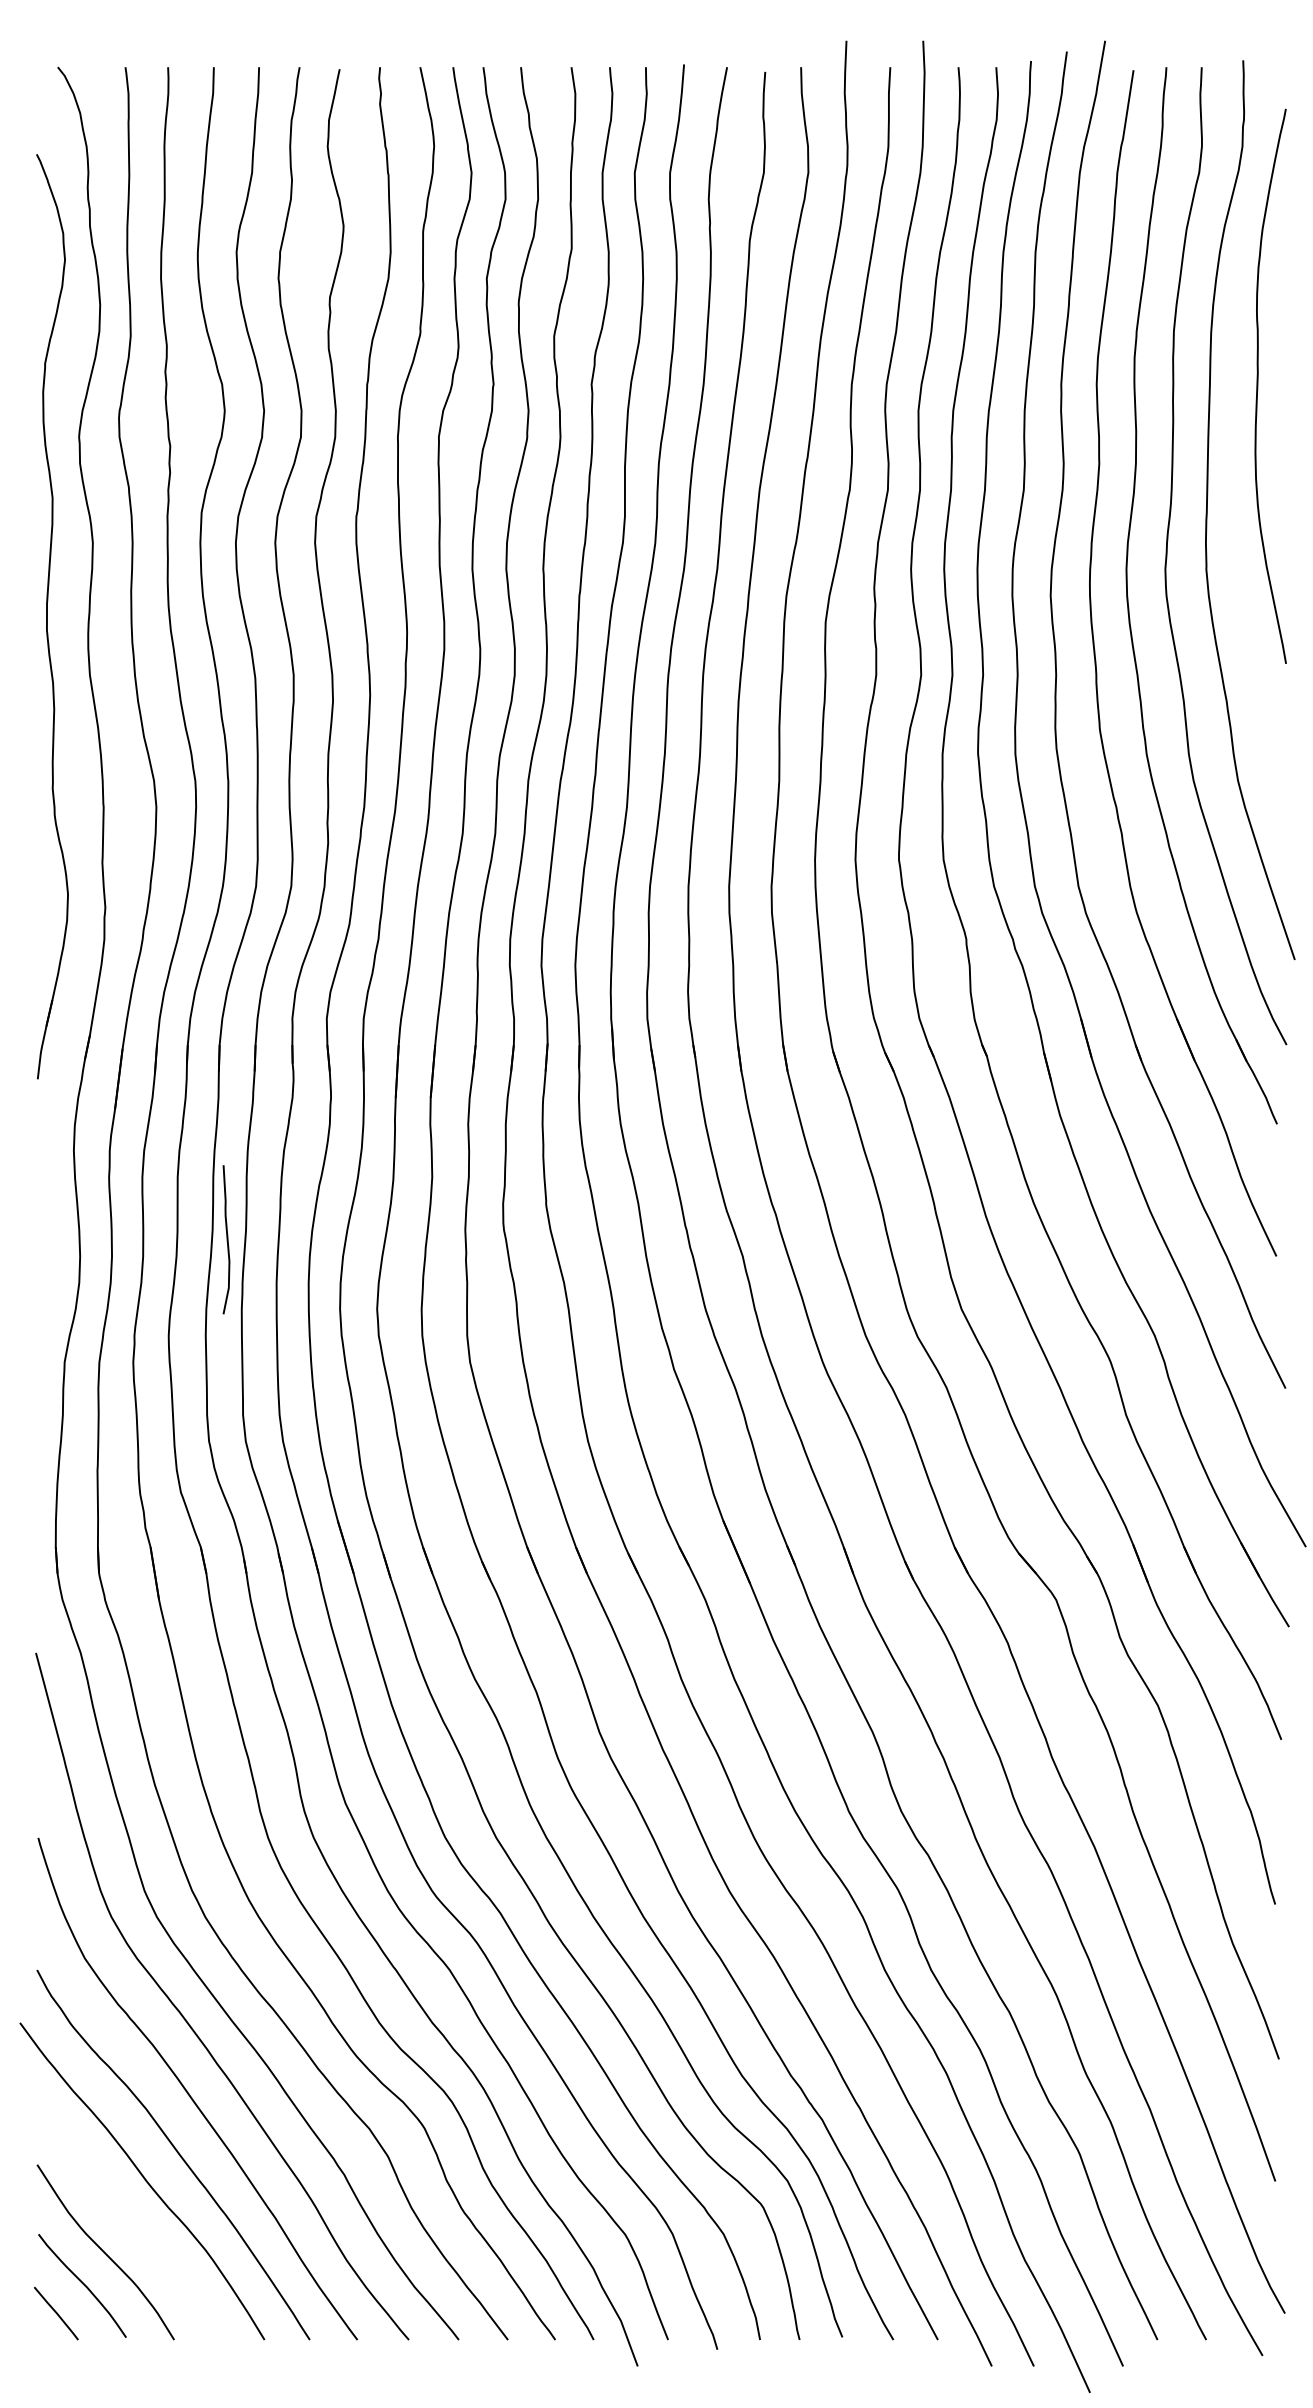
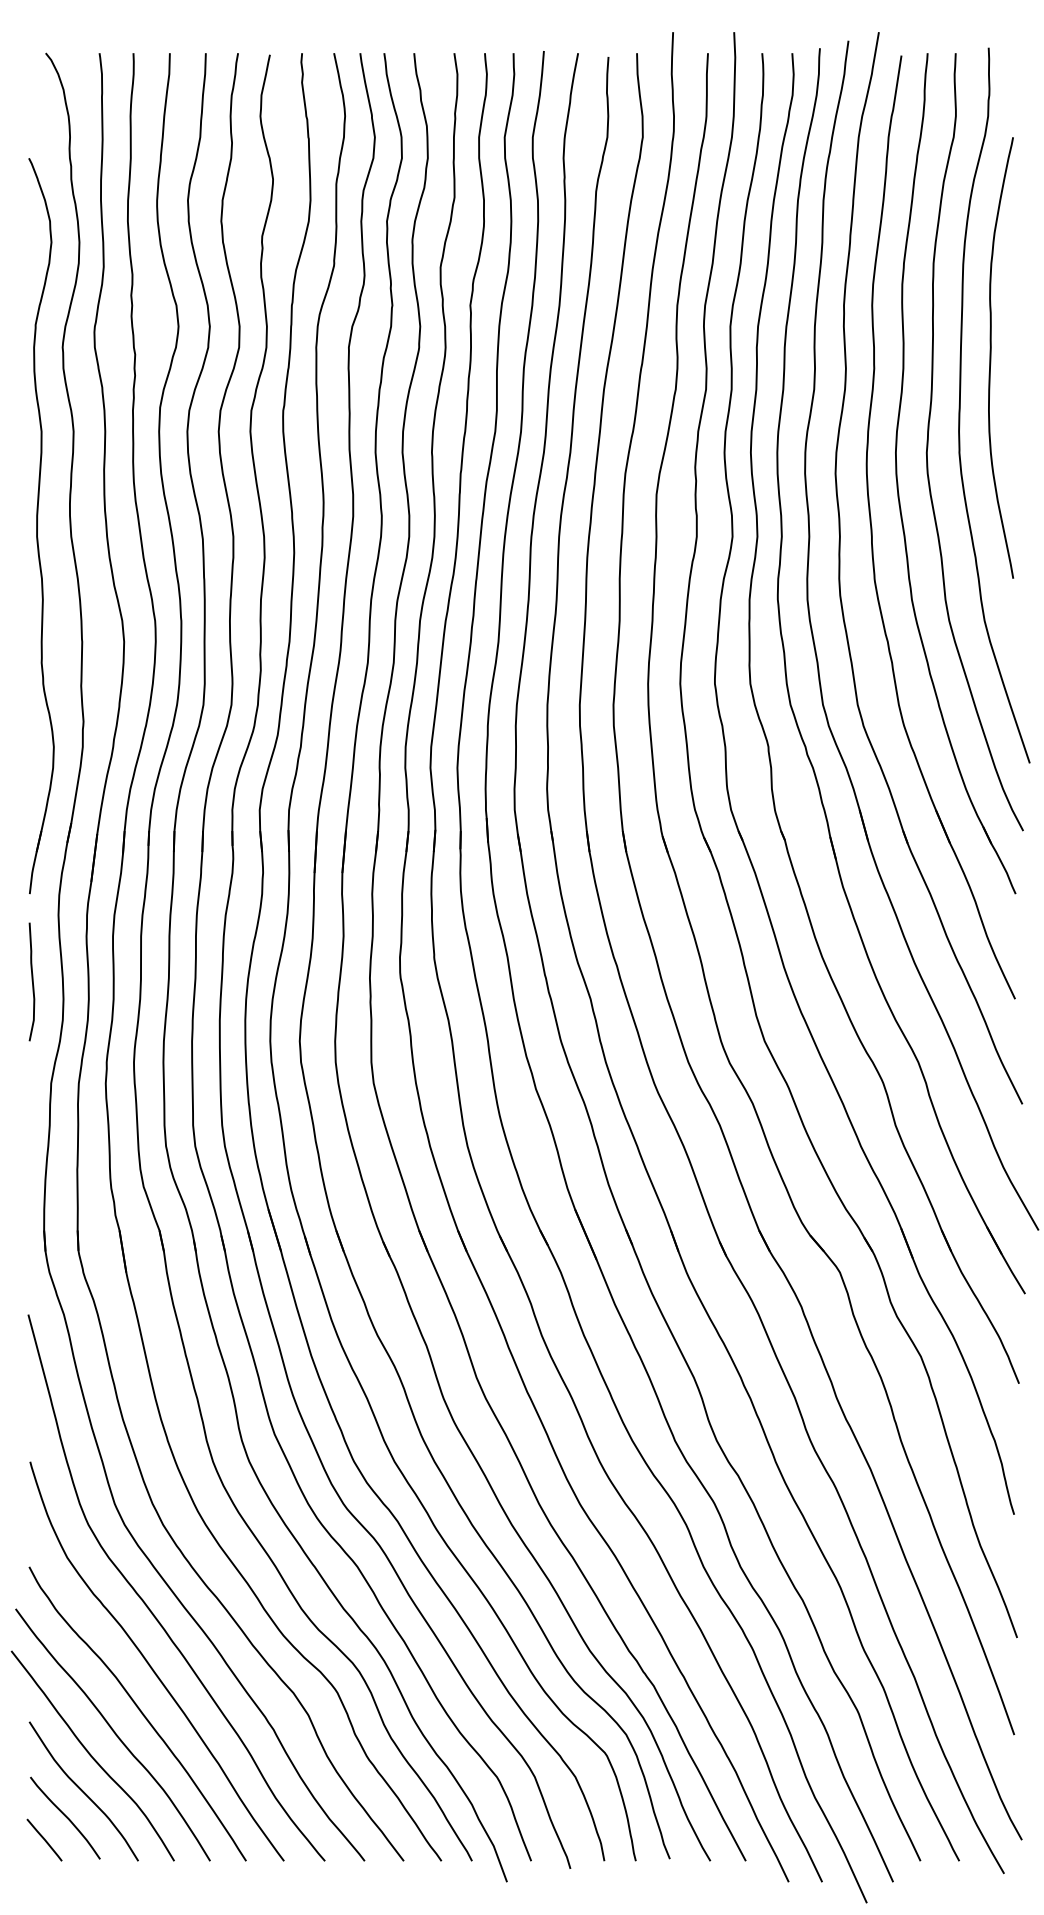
curve: (1258, 385) -> (991, 357), moved
part: (52, 616) -> (41, 525), moved
curve: (226, 1239) -> (31, 981), moved
curve: (116, 2208) -> (92, 1756), added

